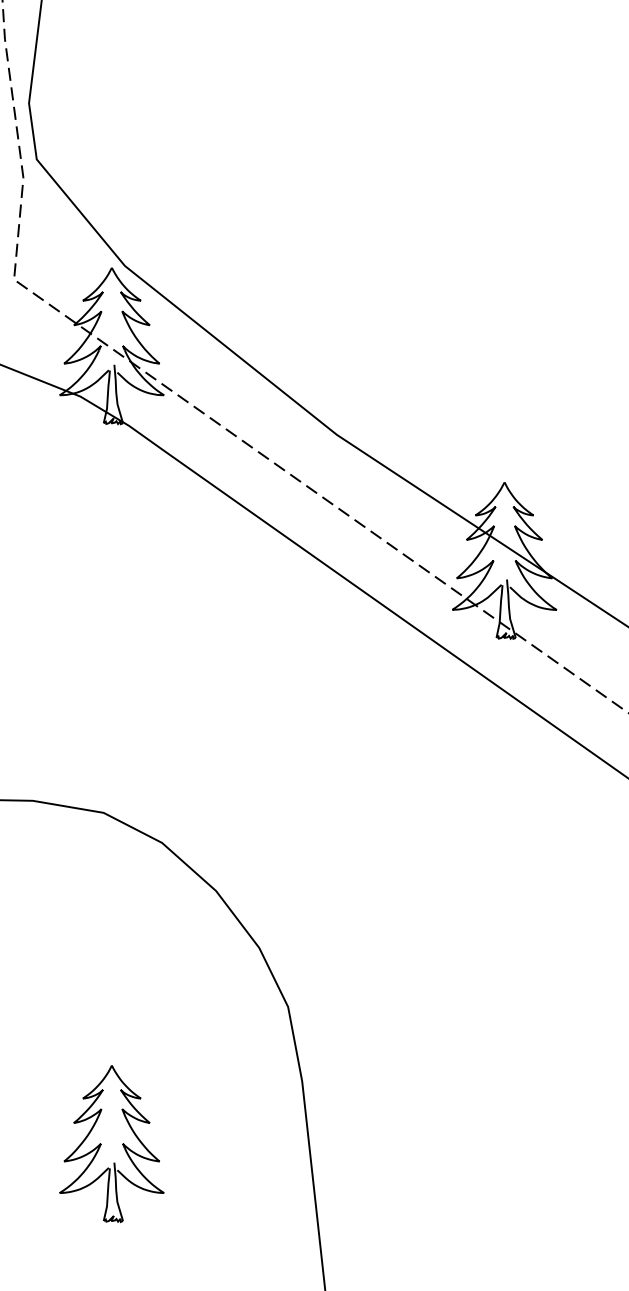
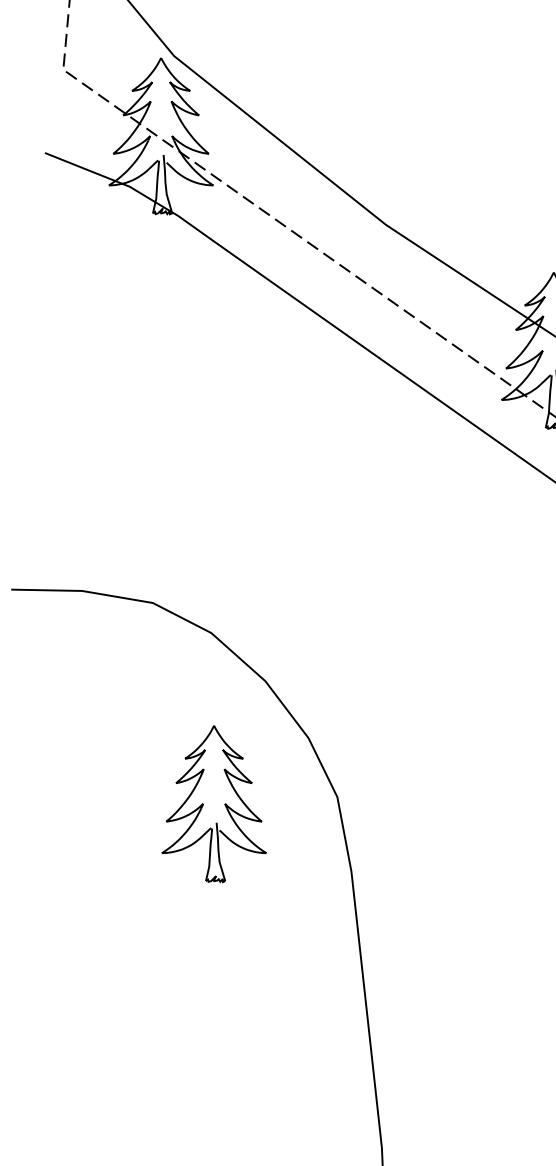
part: (111, 1143) -> (213, 803), moved

